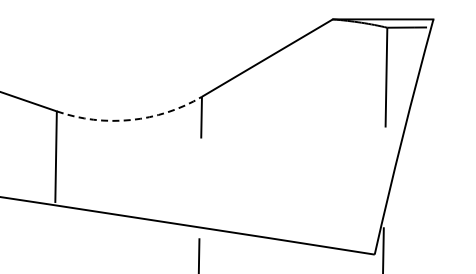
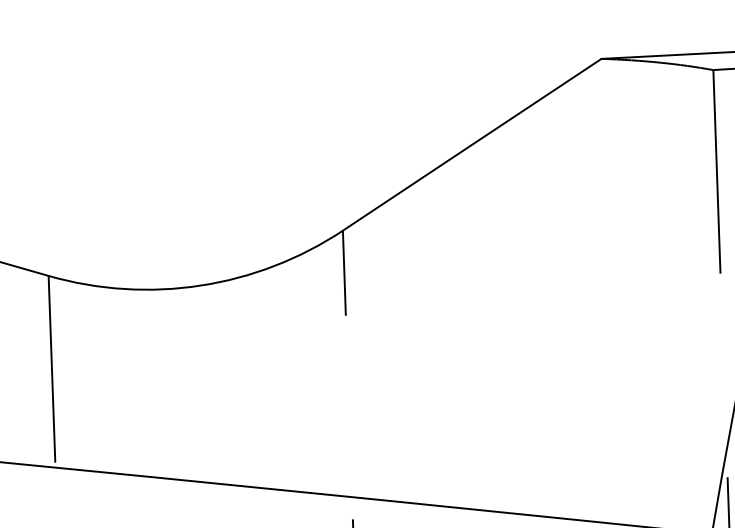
arc: (131, 120) -> (201, 286), dashed -> solid

